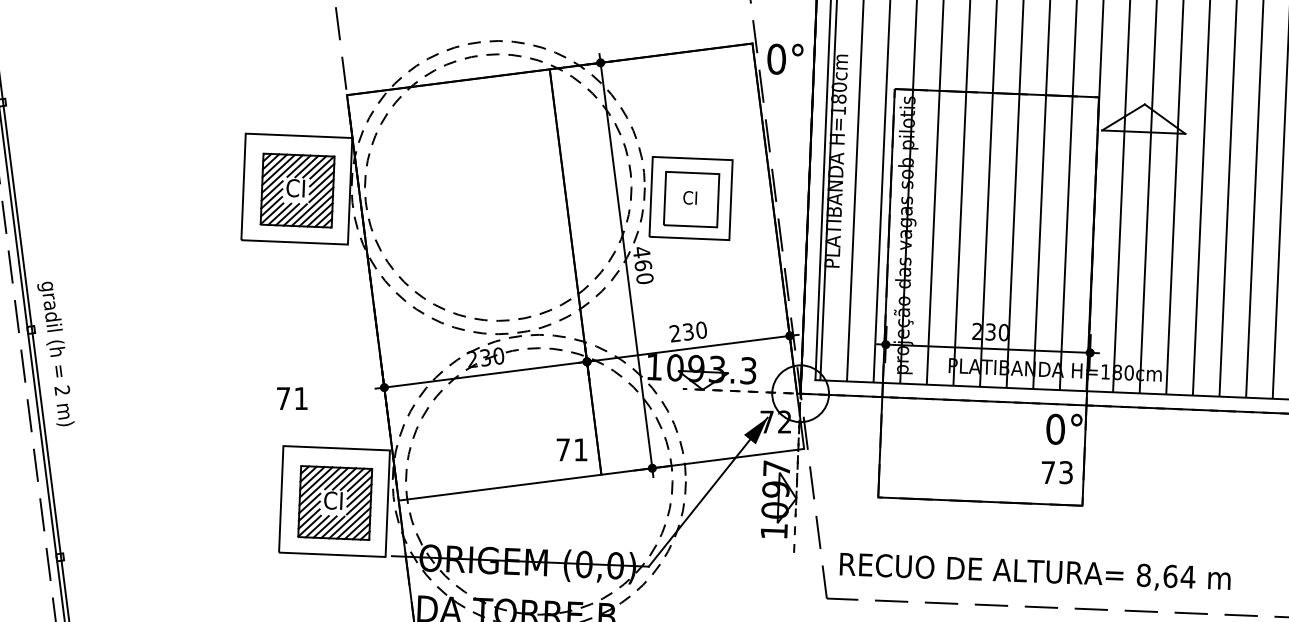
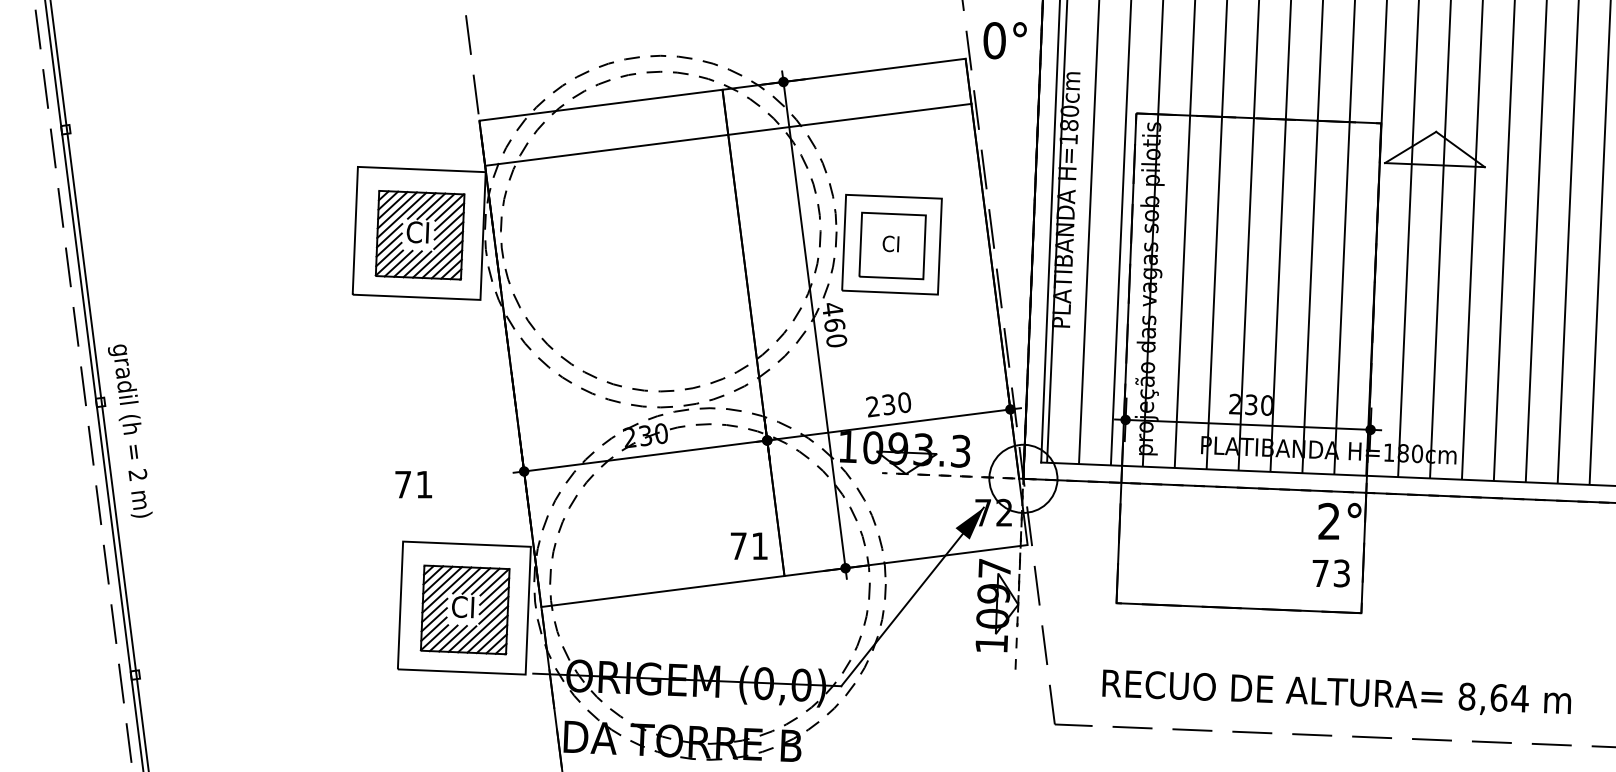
text: (784, 59) -> (1004, 40), moved
line: (549, 69) -> (728, 134), moved
text: (1055, 429) -> (1329, 521), 0° -> 2°
text: (1035, 571) -> (1336, 691), moved

